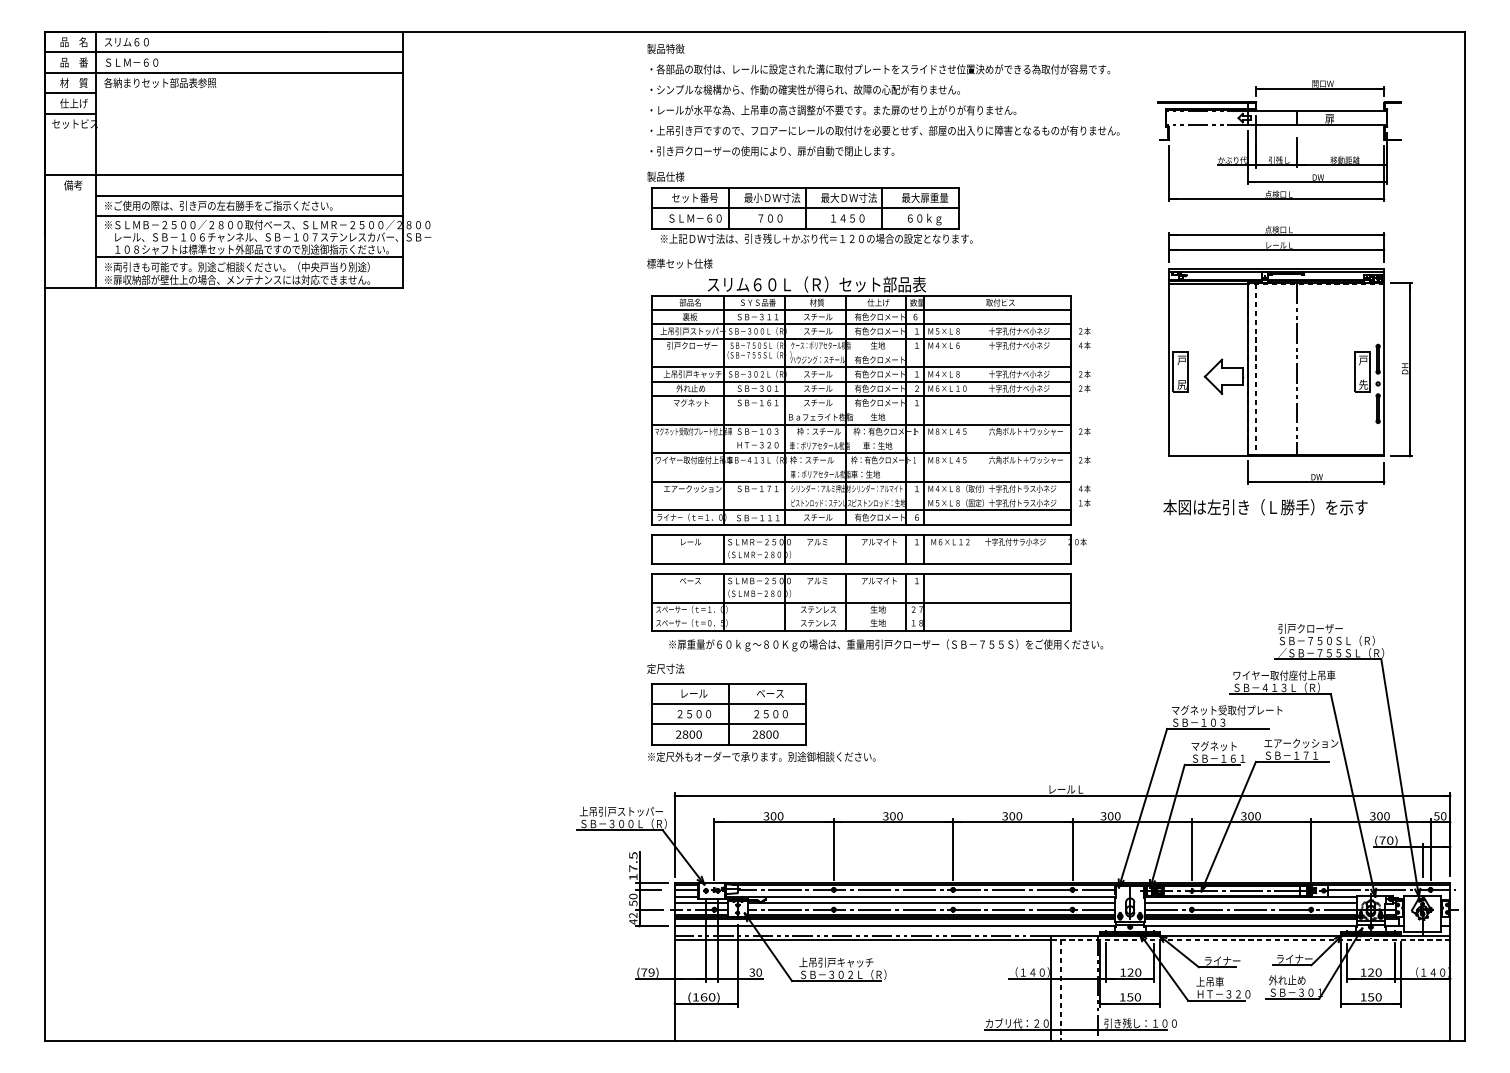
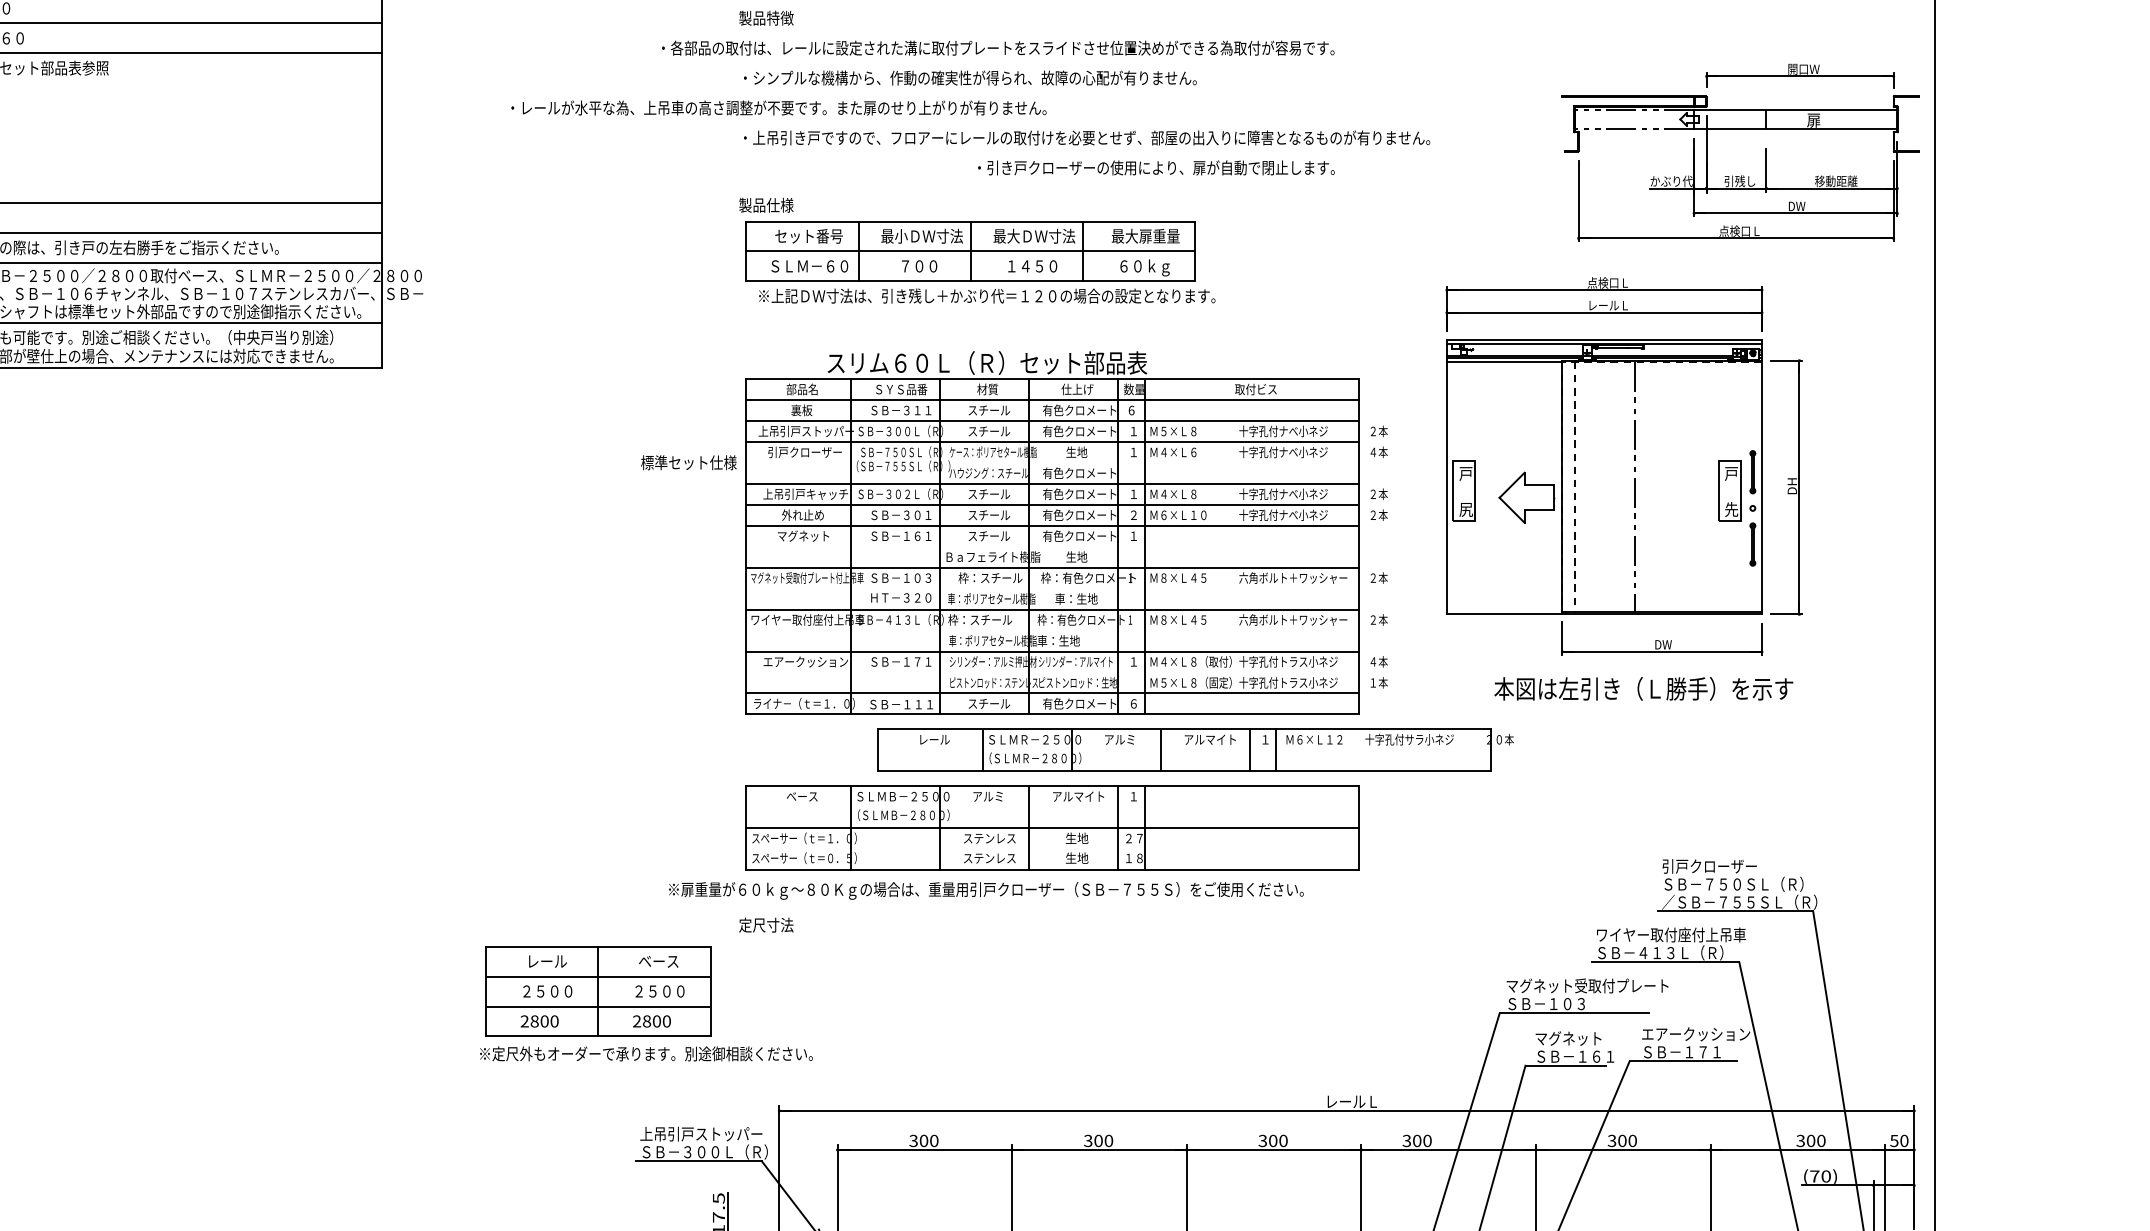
text: (880, 69) -> (998, 48), moved
text: (833, 110) -> (779, 108), moved
part: (1279, 140) -> (1740, 152), moved
text: (772, 151) -> (1156, 168), moved
text: (679, 263) -> (688, 462), moved
part: (1290, 355) -> (1624, 466), moved
part: (868, 549) -> (1194, 750), moved
text: (886, 645) -> (986, 891), moved
part: (761, 722) -> (645, 1003), moved

